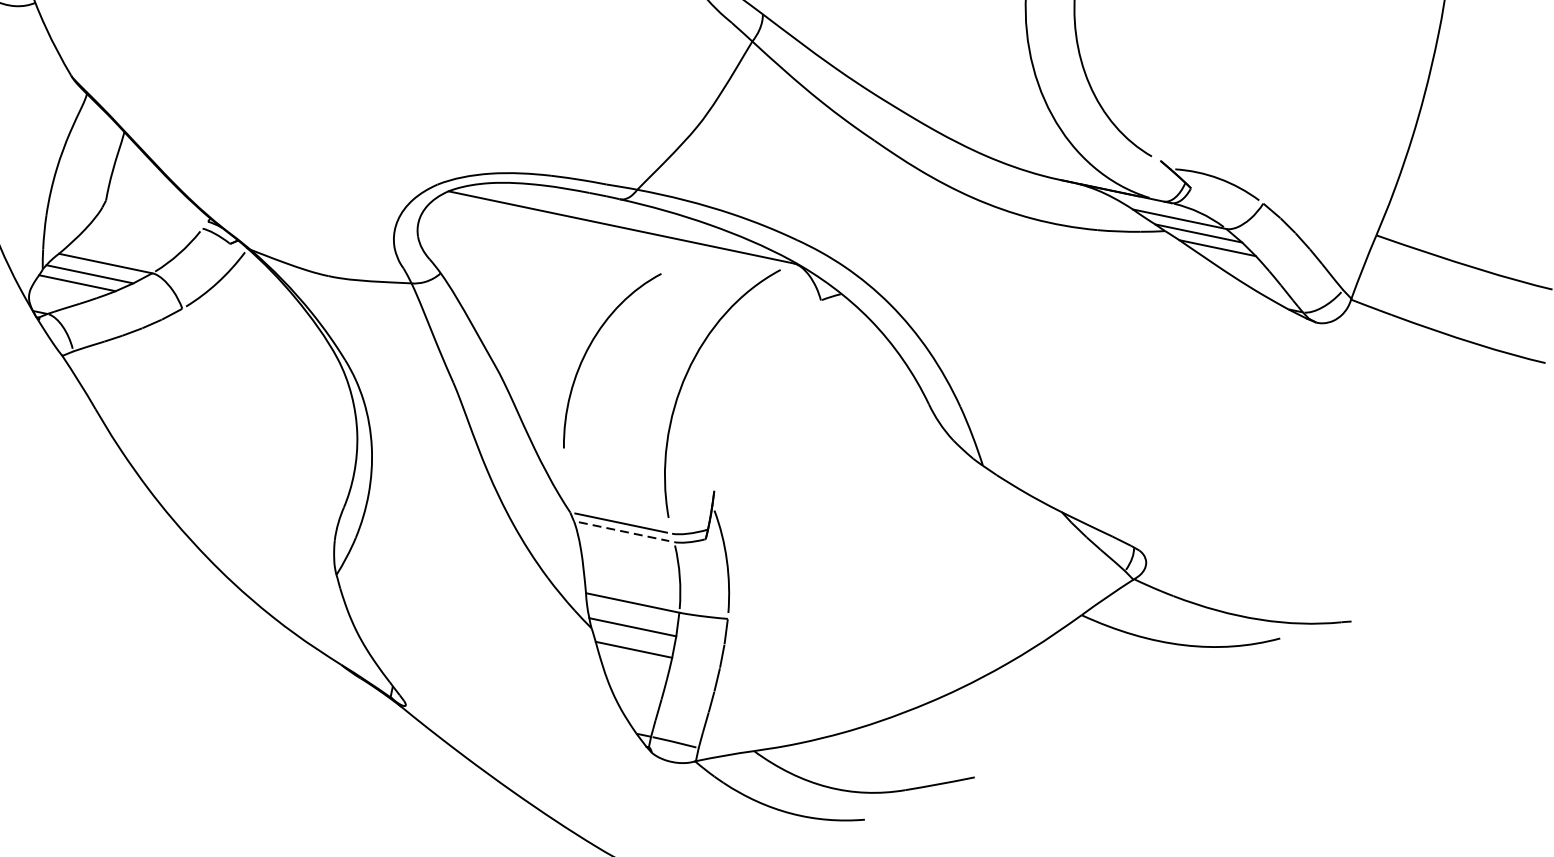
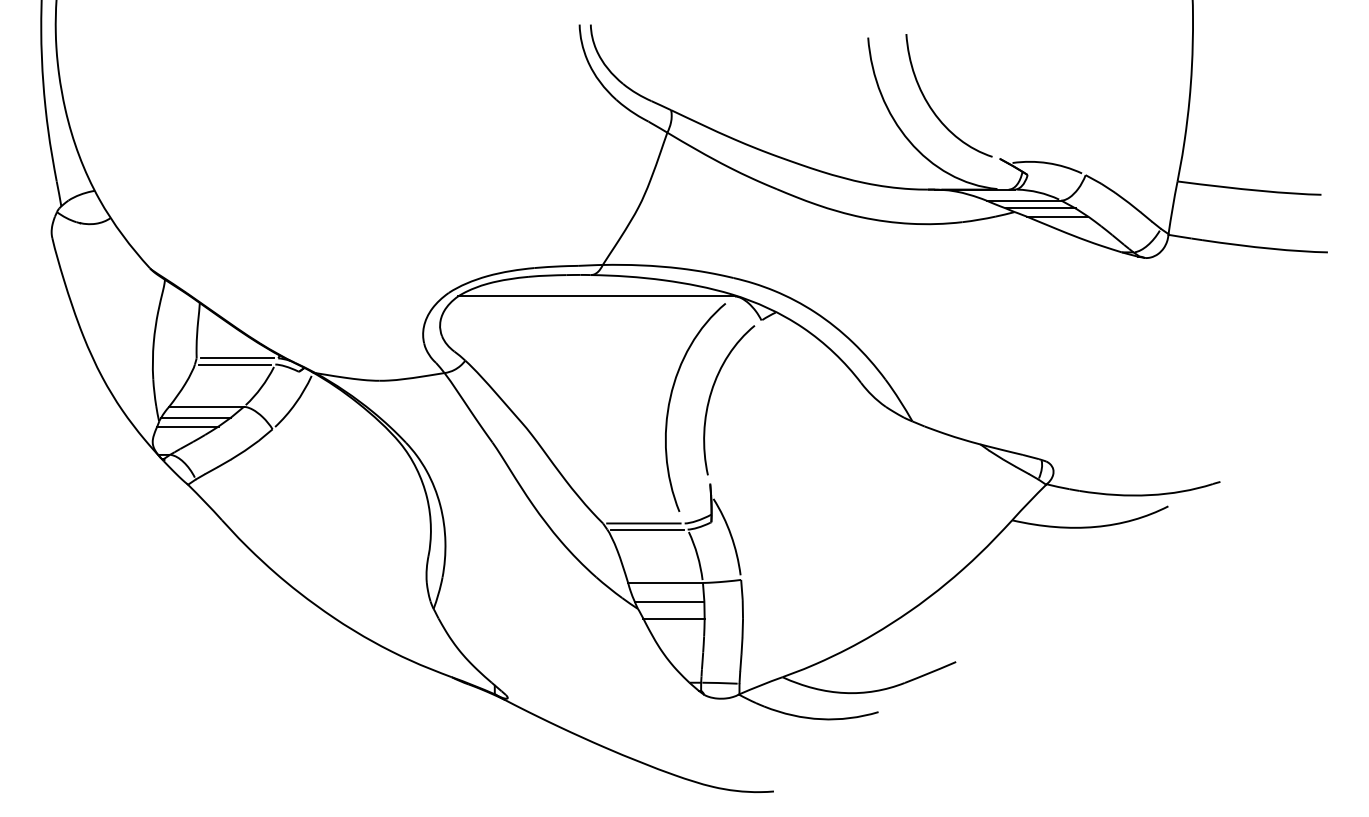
line: (156, 211) -> (237, 358), added
line: (151, 217) -> (234, 364), added
curve: (589, 349) -> (711, 395), moved
line: (624, 531) -> (647, 529), dashed -> solid

